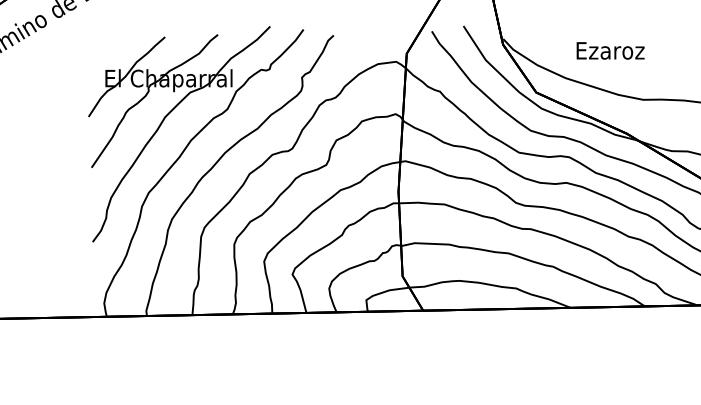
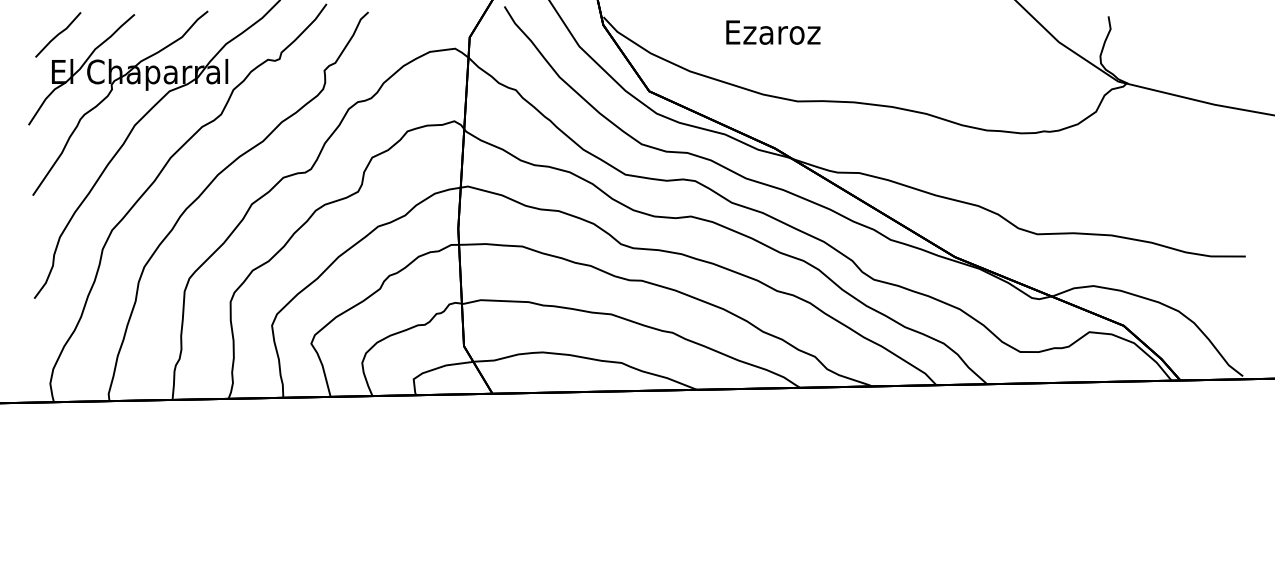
text: (610, 50) -> (773, 32), moved
line: (110, 51) -> (58, 34), added

